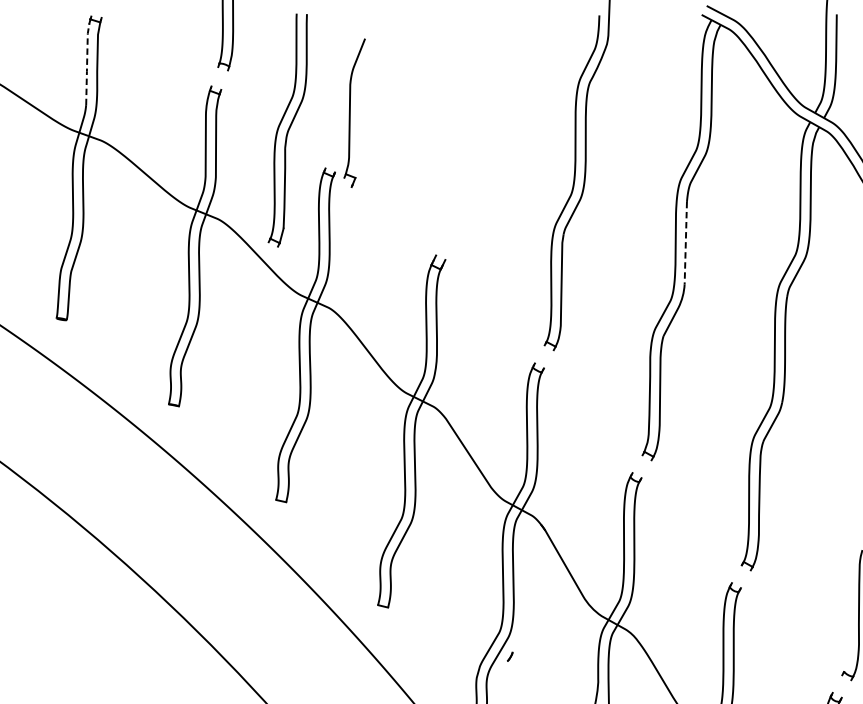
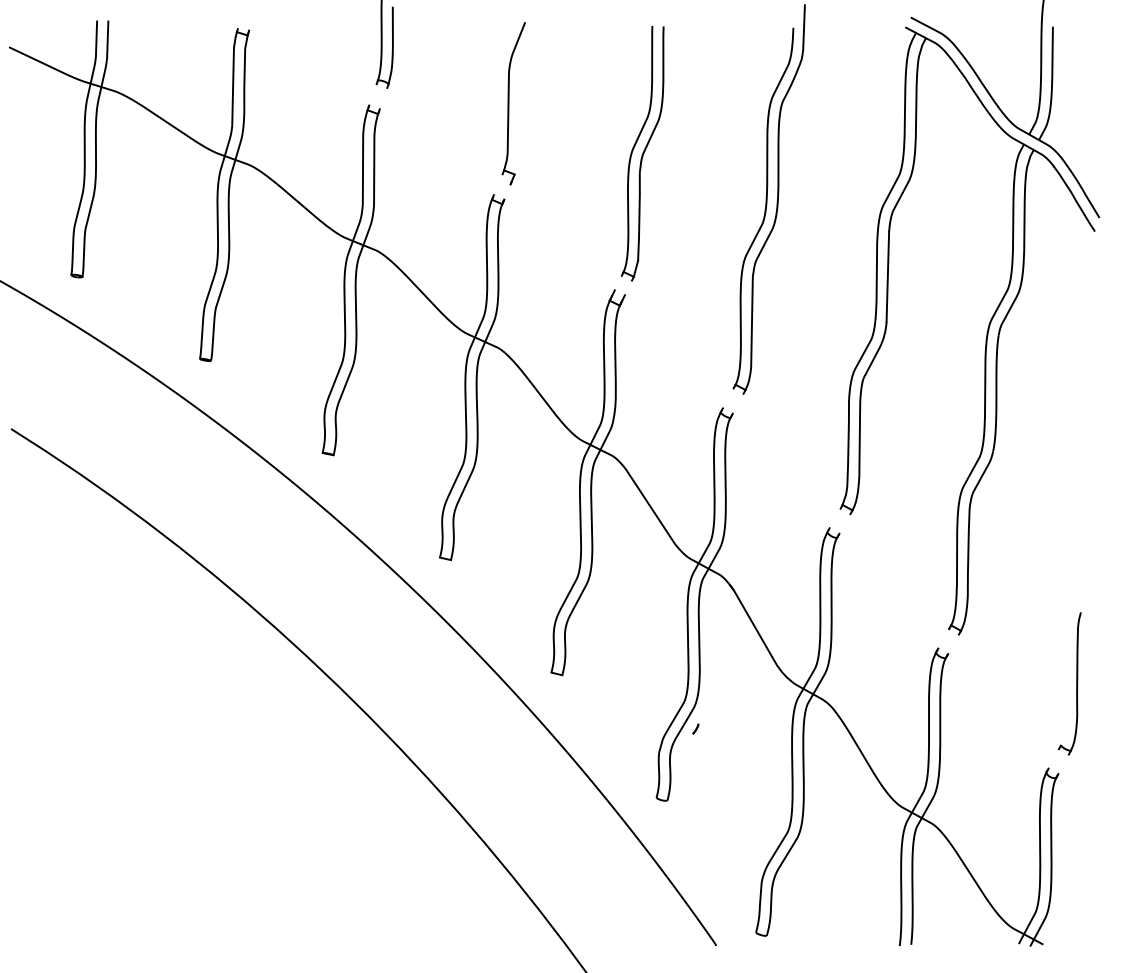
line: (87, 63) -> (233, 80), dashed -> solid
part: (354, 112) -> (513, 103), moved
part: (287, 130) -> (642, 153), moved
line: (685, 243) -> (887, 277), dashed -> solid

